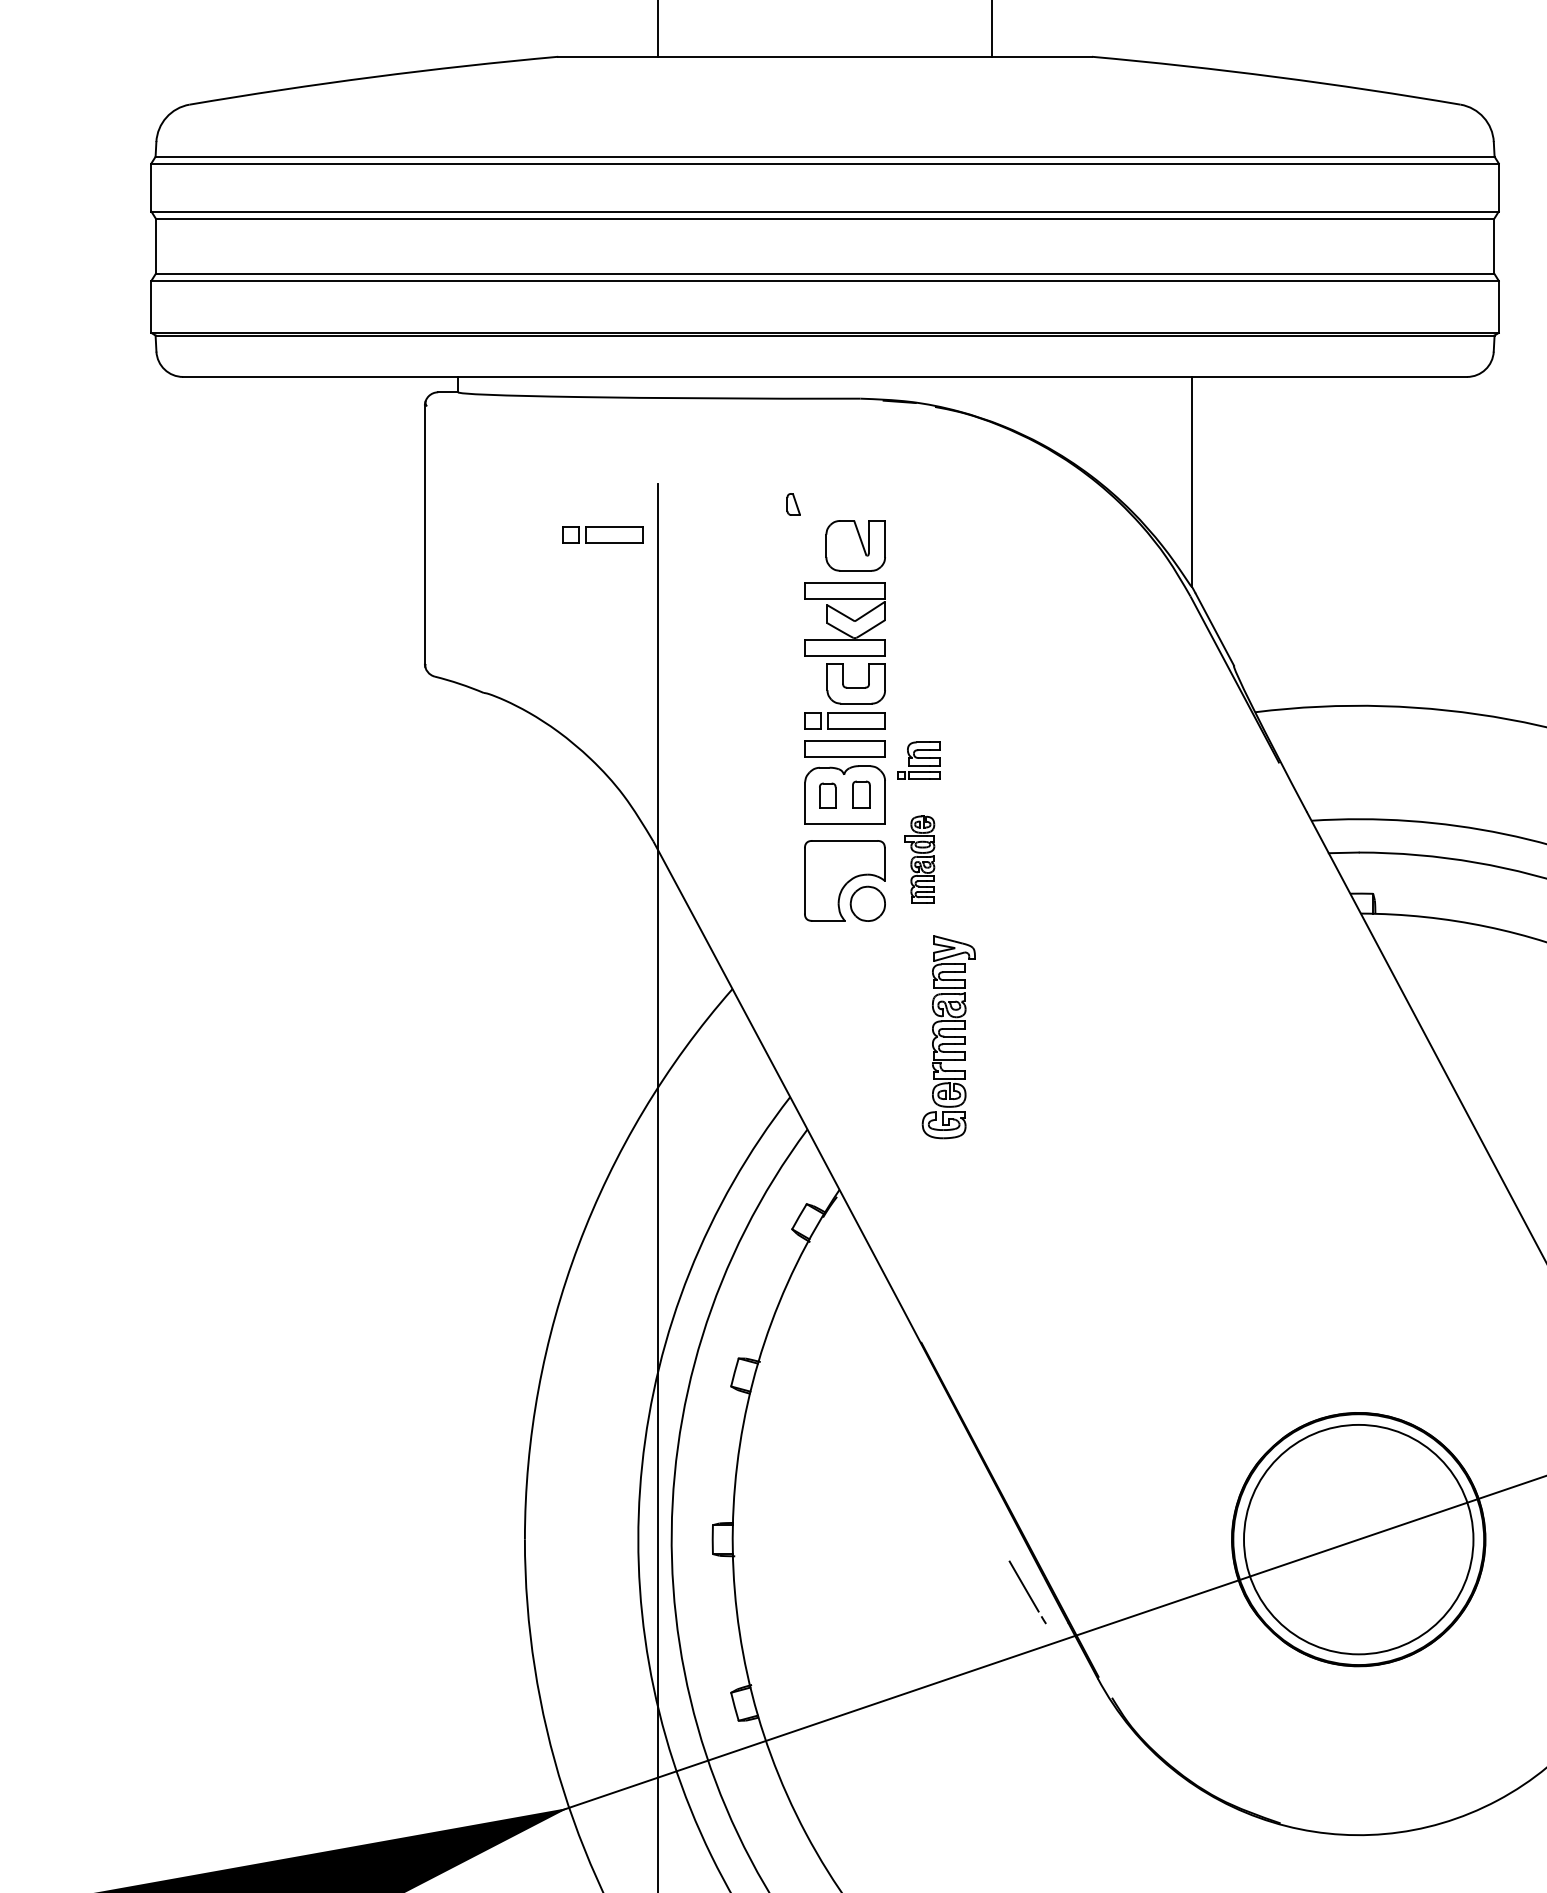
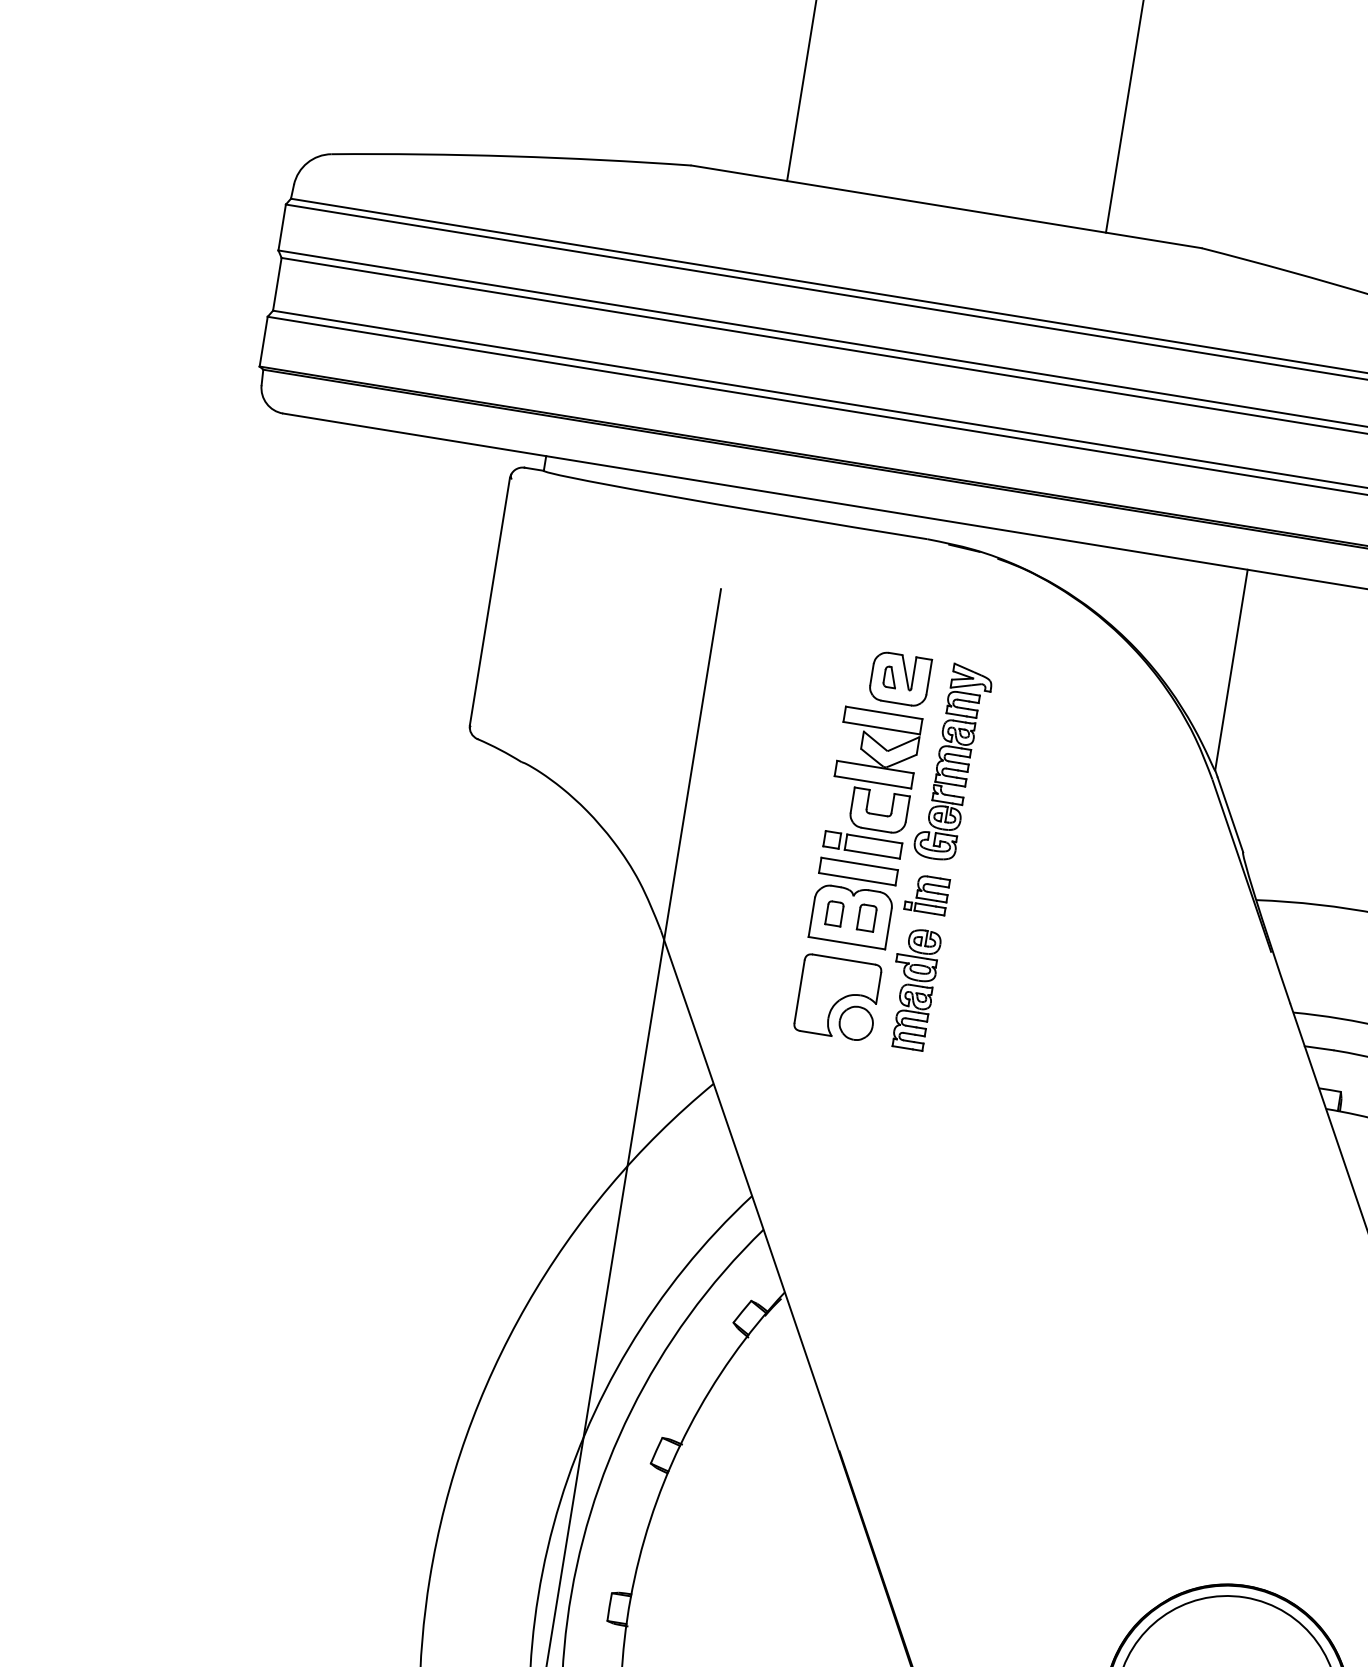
part: (793, 504) -> (890, 677), moved
part: (602, 534) -> (659, 629), removed
part: (919, 859) -> (912, 988), size x1.43
part: (948, 1037) -> (953, 762), moved

